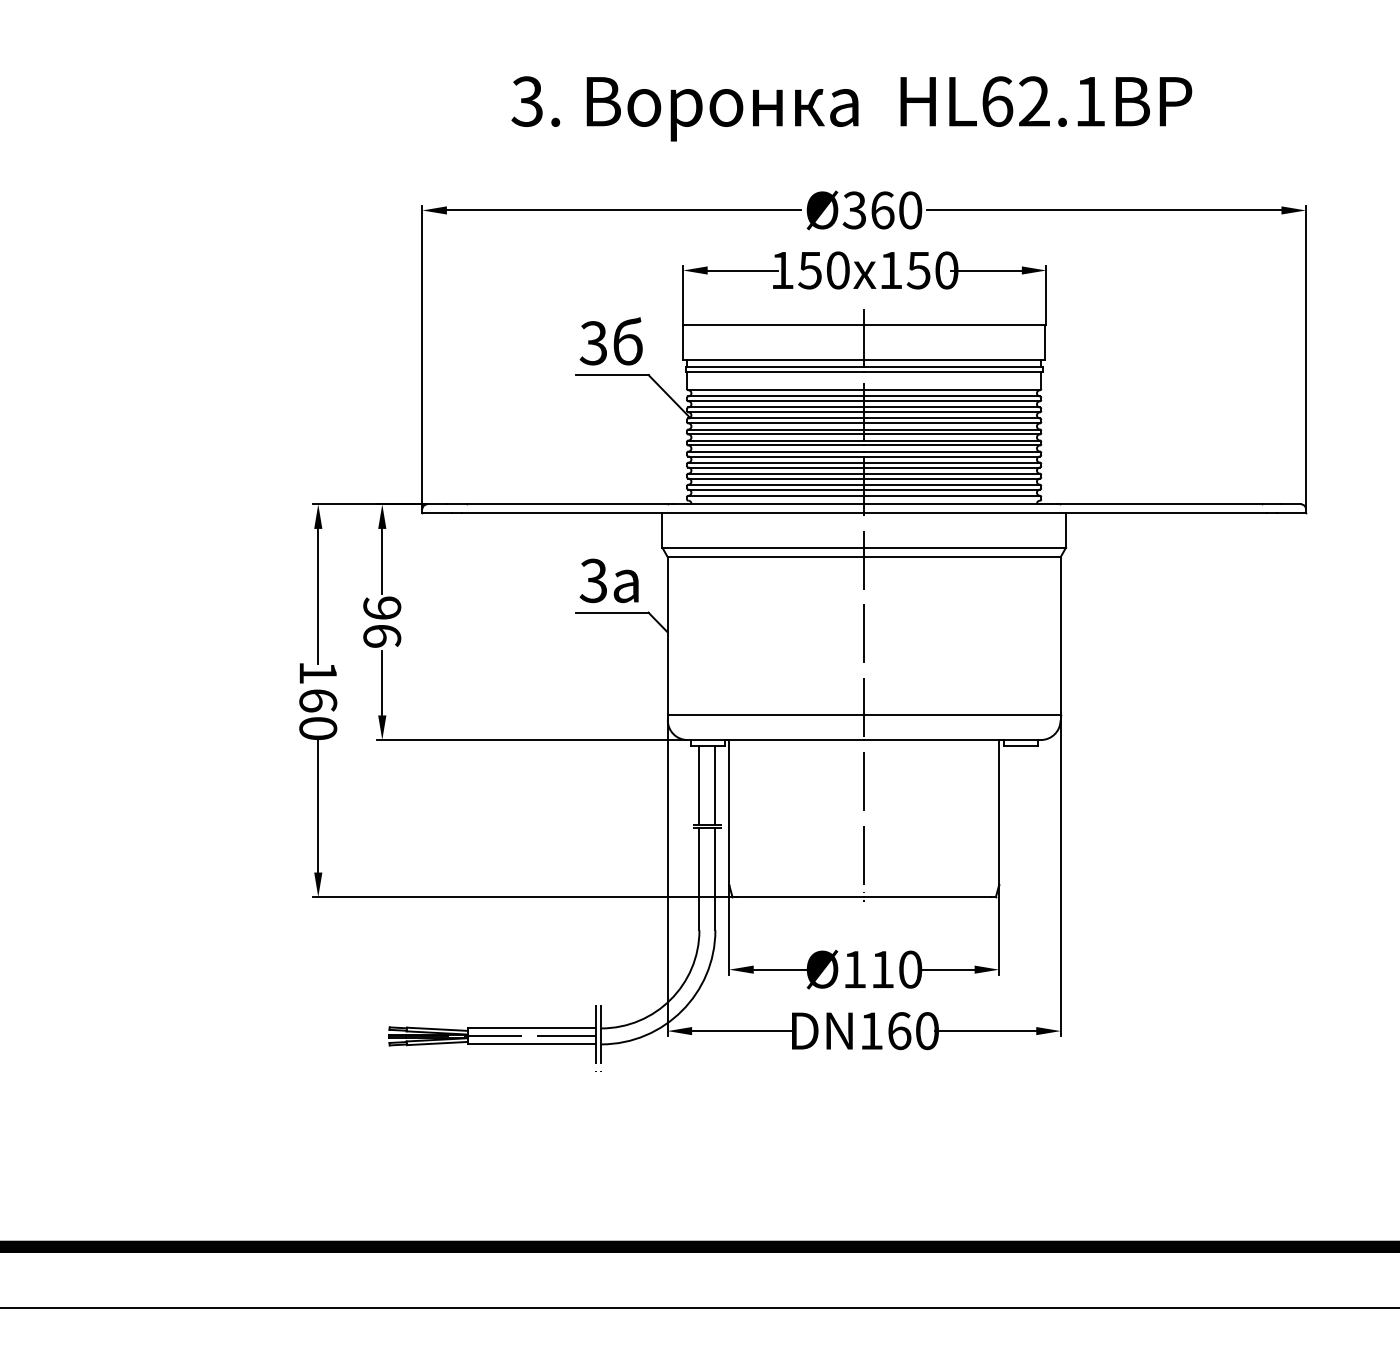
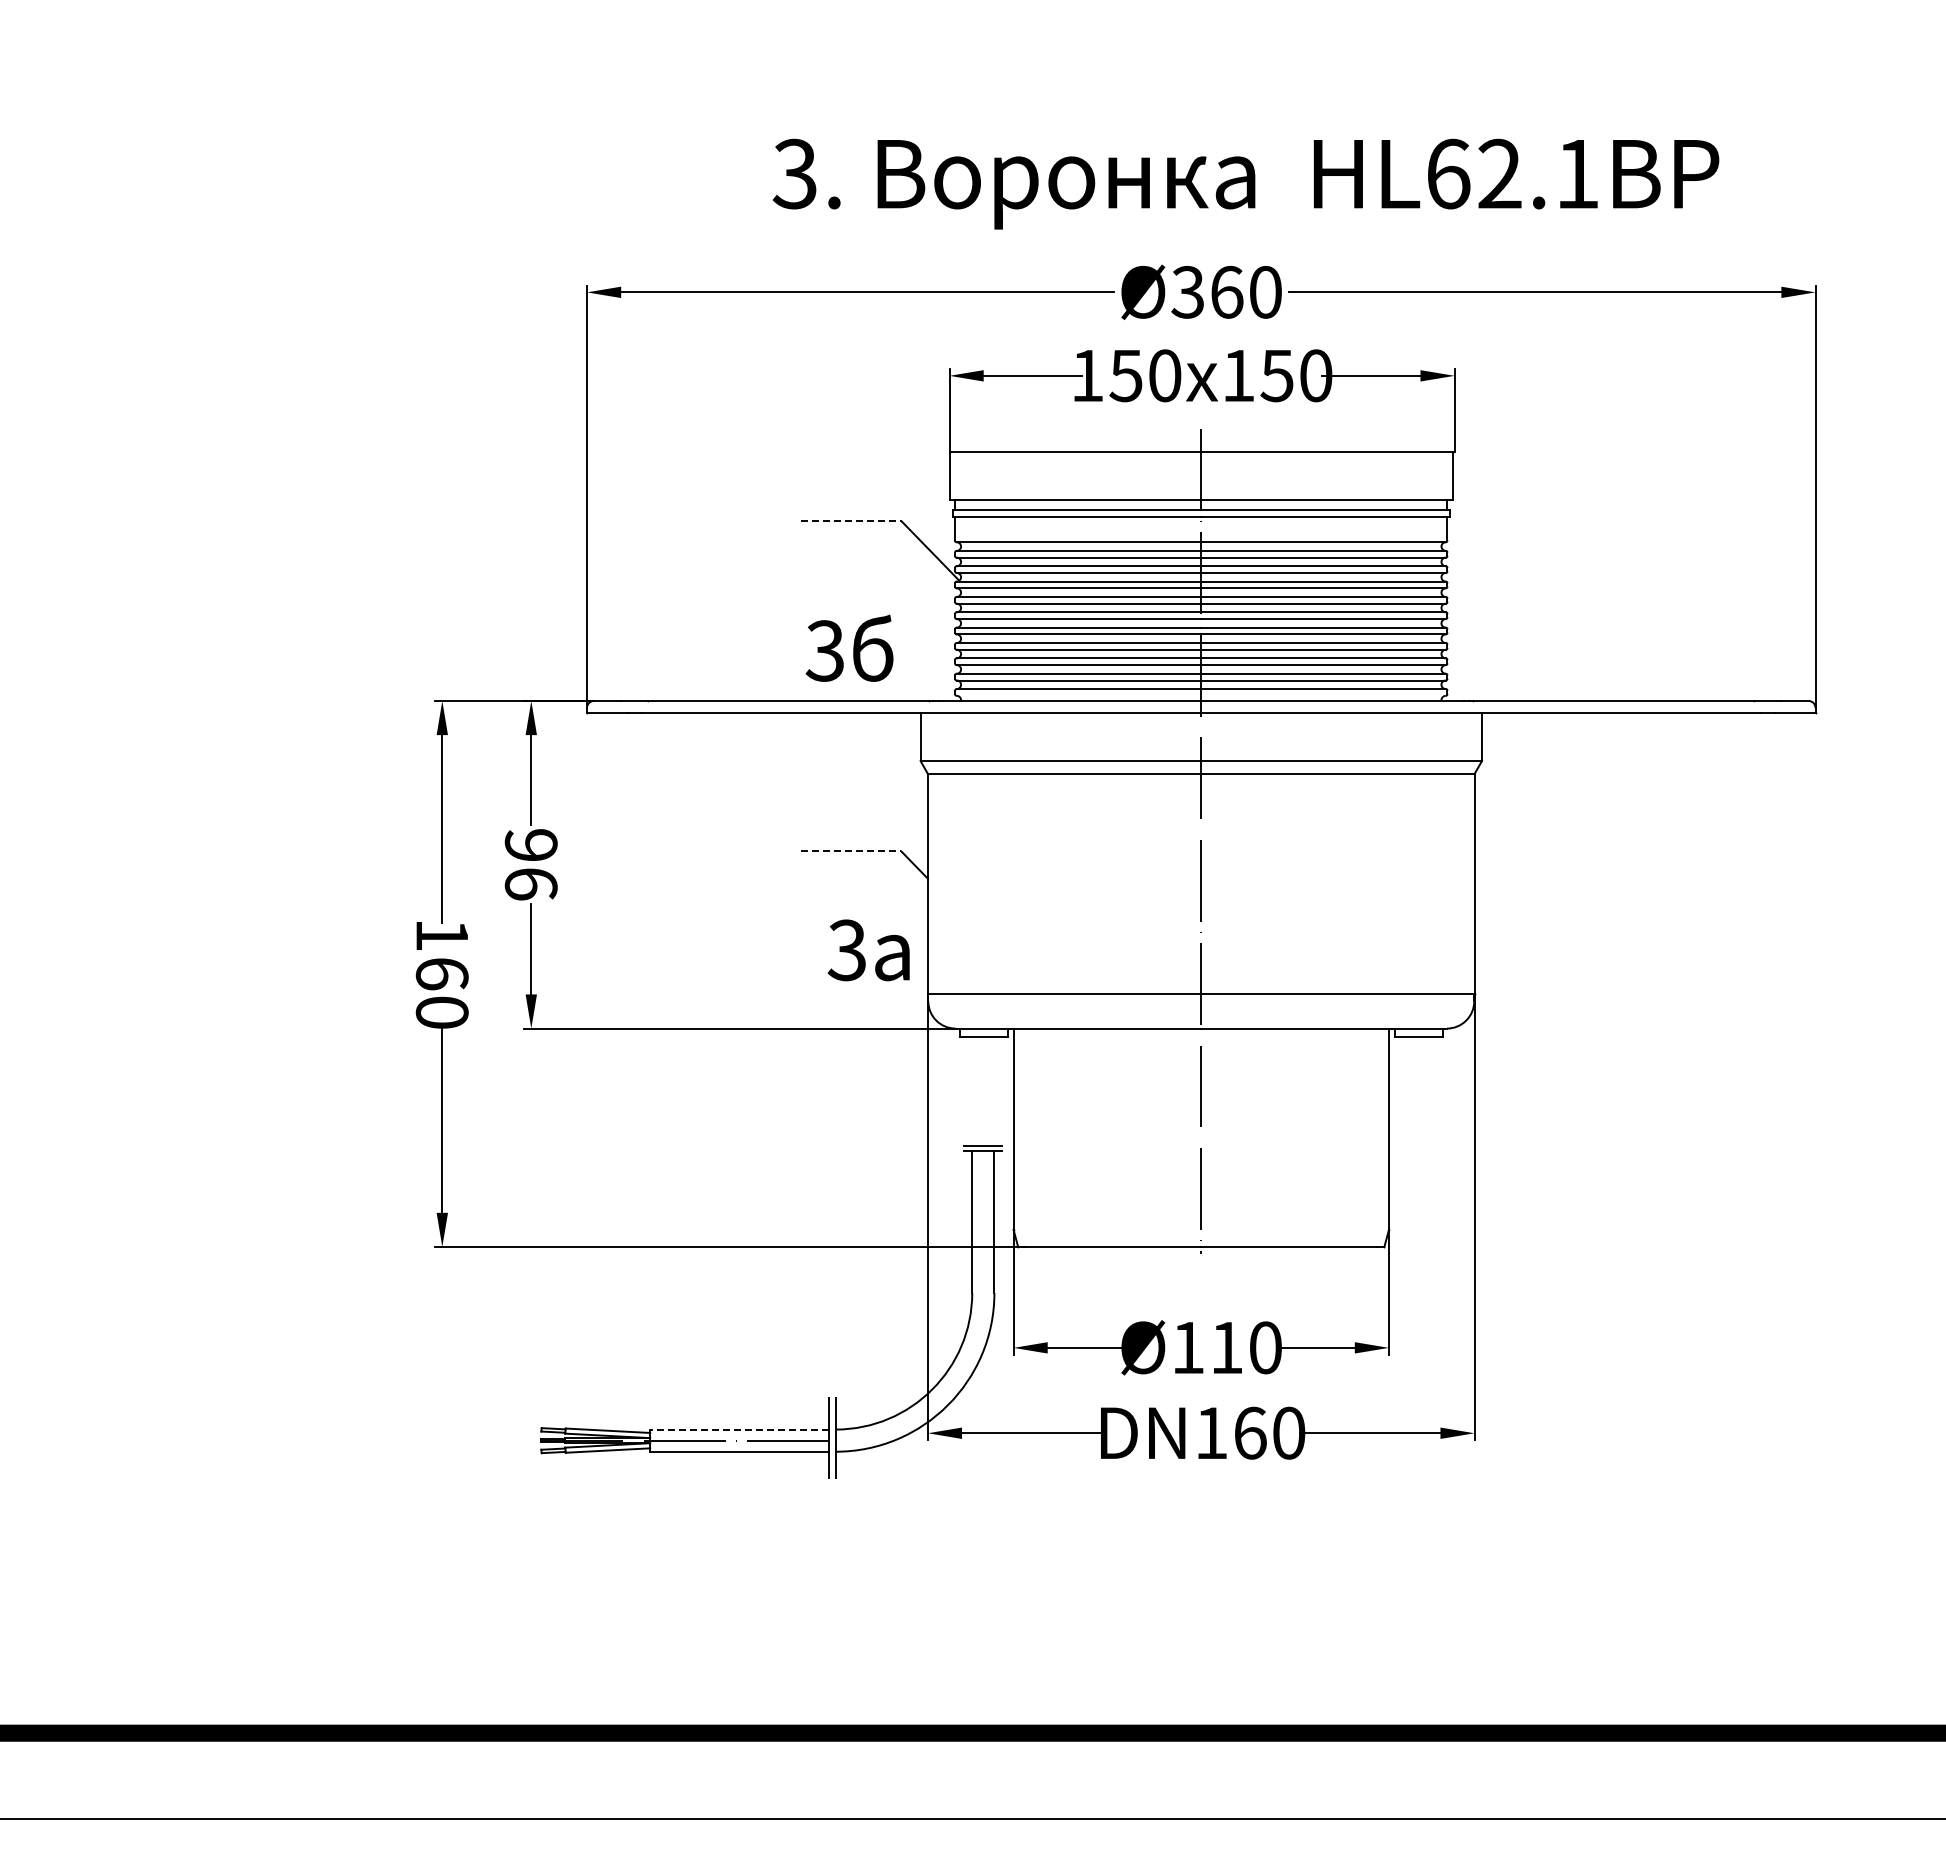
text: (851, 108) -> (1245, 183), moved
text: (611, 340) -> (849, 647), moved
line: (612, 375) -> (851, 521), solid -> dashed
text: (609, 580) -> (868, 950), moved
line: (612, 612) -> (851, 851), solid -> dashed
line: (699, 785) -> (972, 1091), removed
line: (715, 785) -> (994, 1091), removed
line: (532, 1028) -> (739, 1429), solid -> dashed

